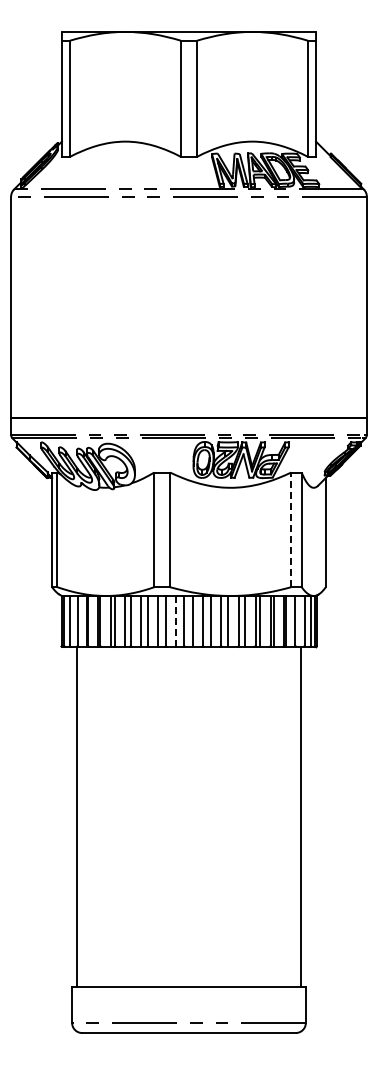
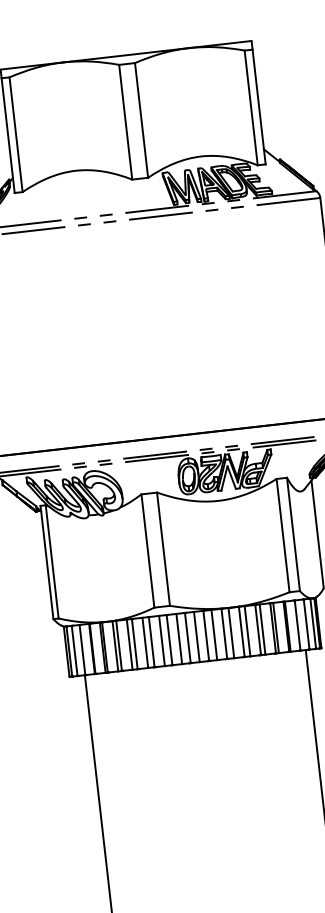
line: (291, 529) -> (283, 535), dashed -> solid
line: (175, 620) -> (179, 638), dashed -> solid

